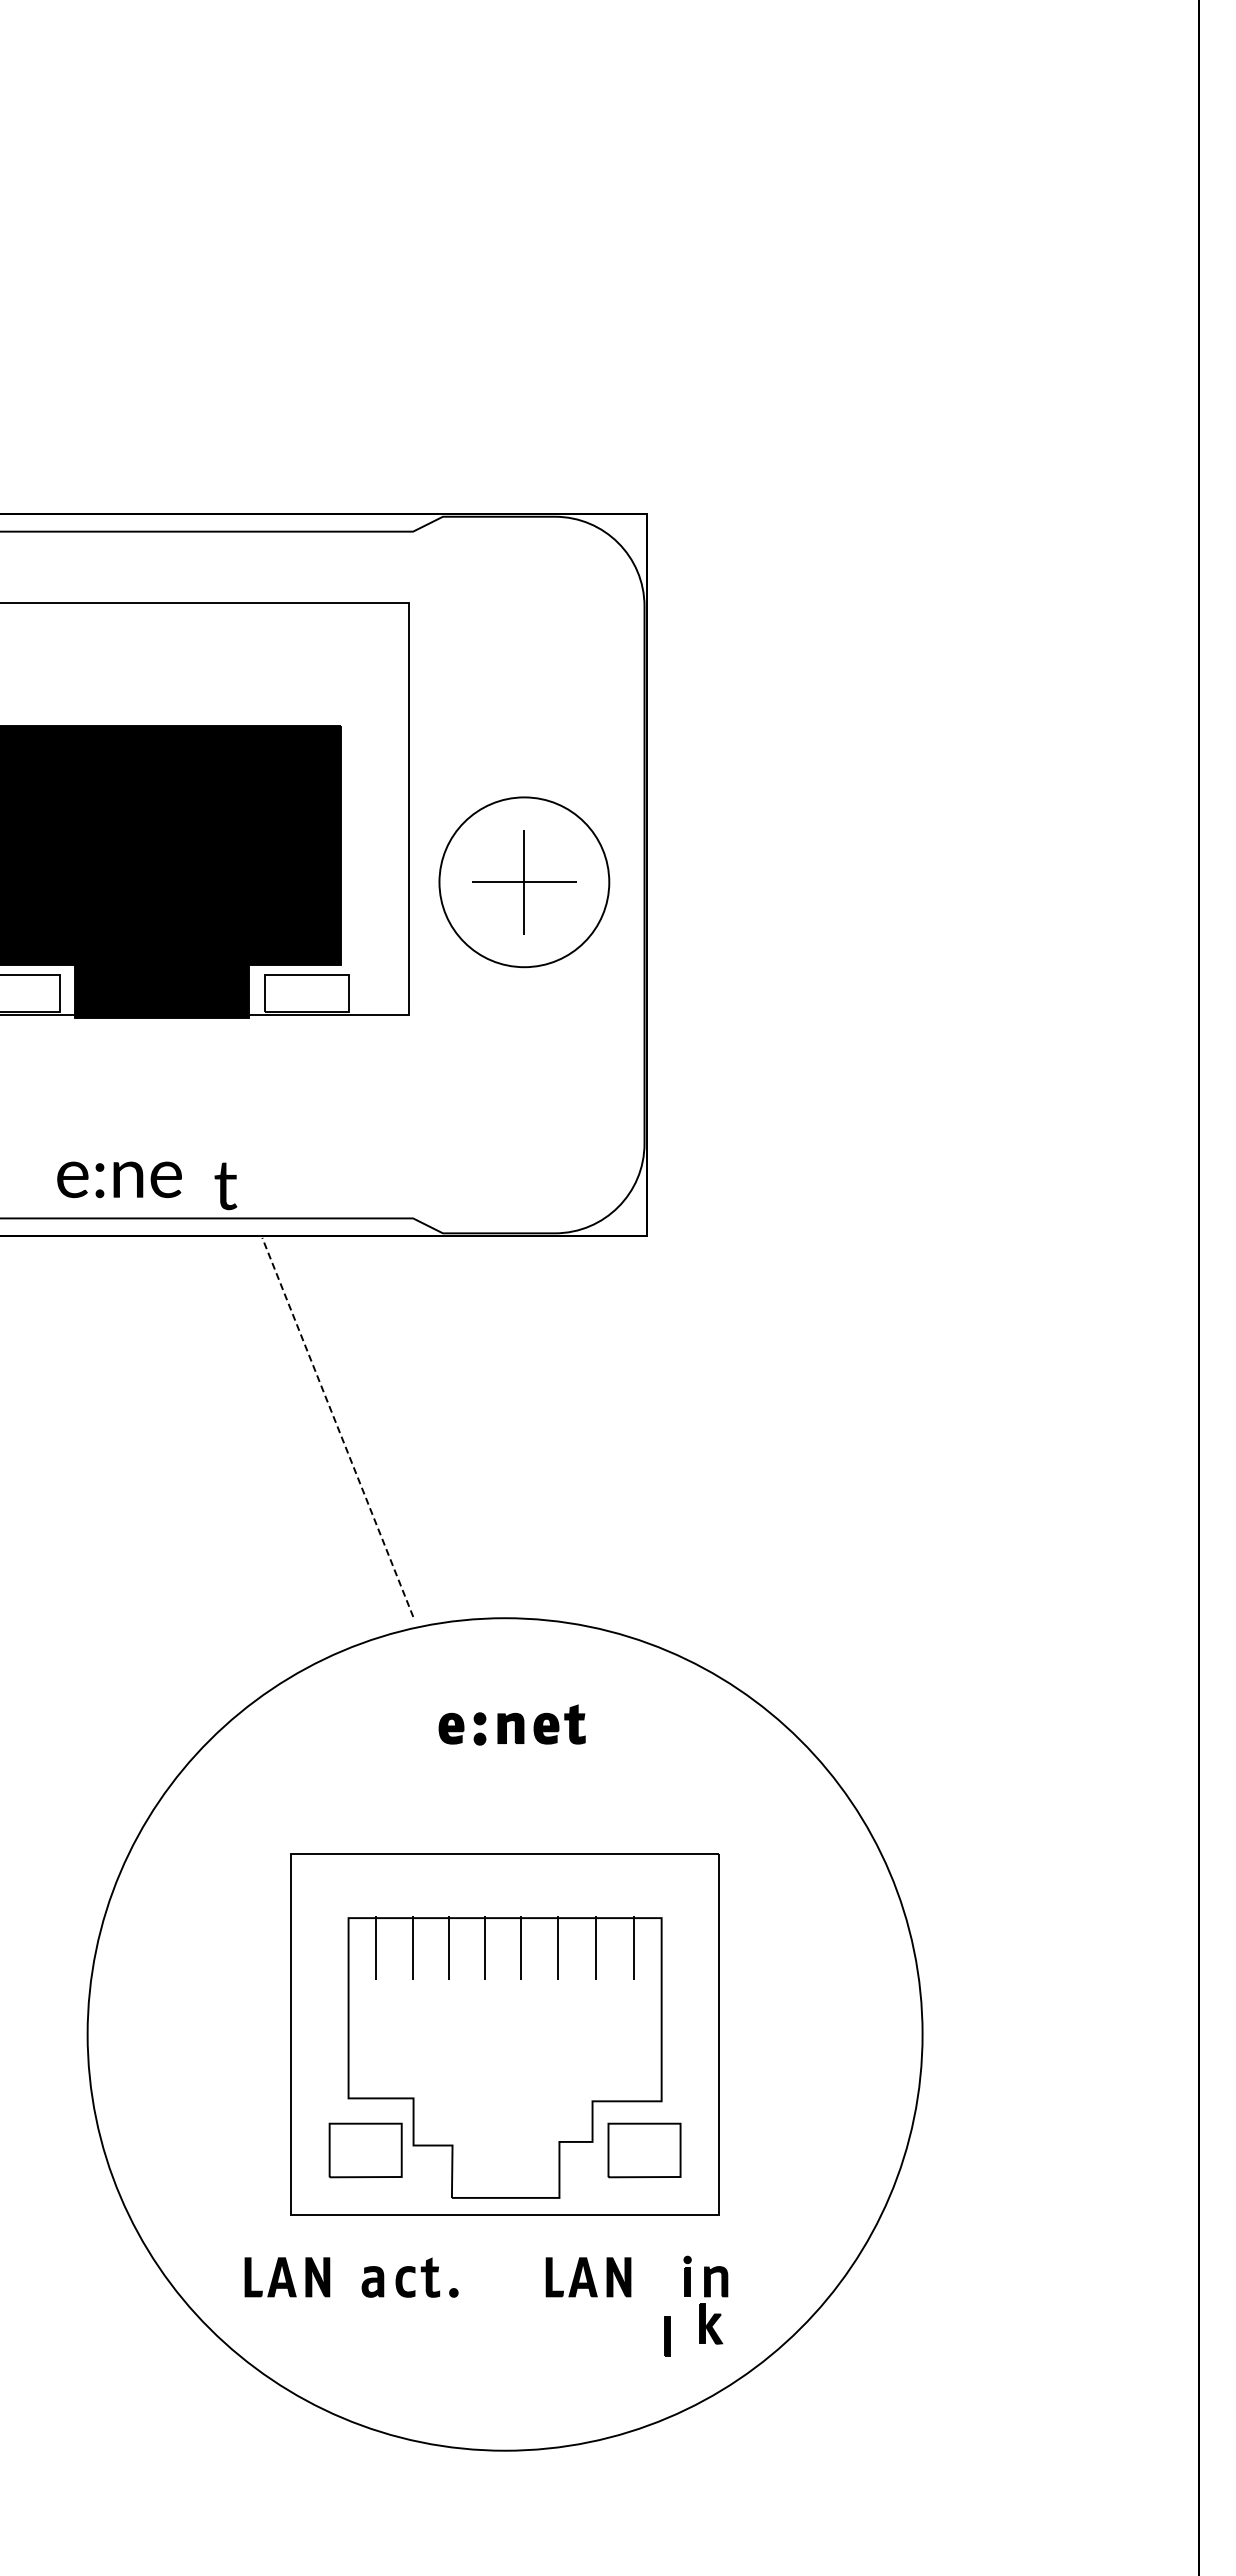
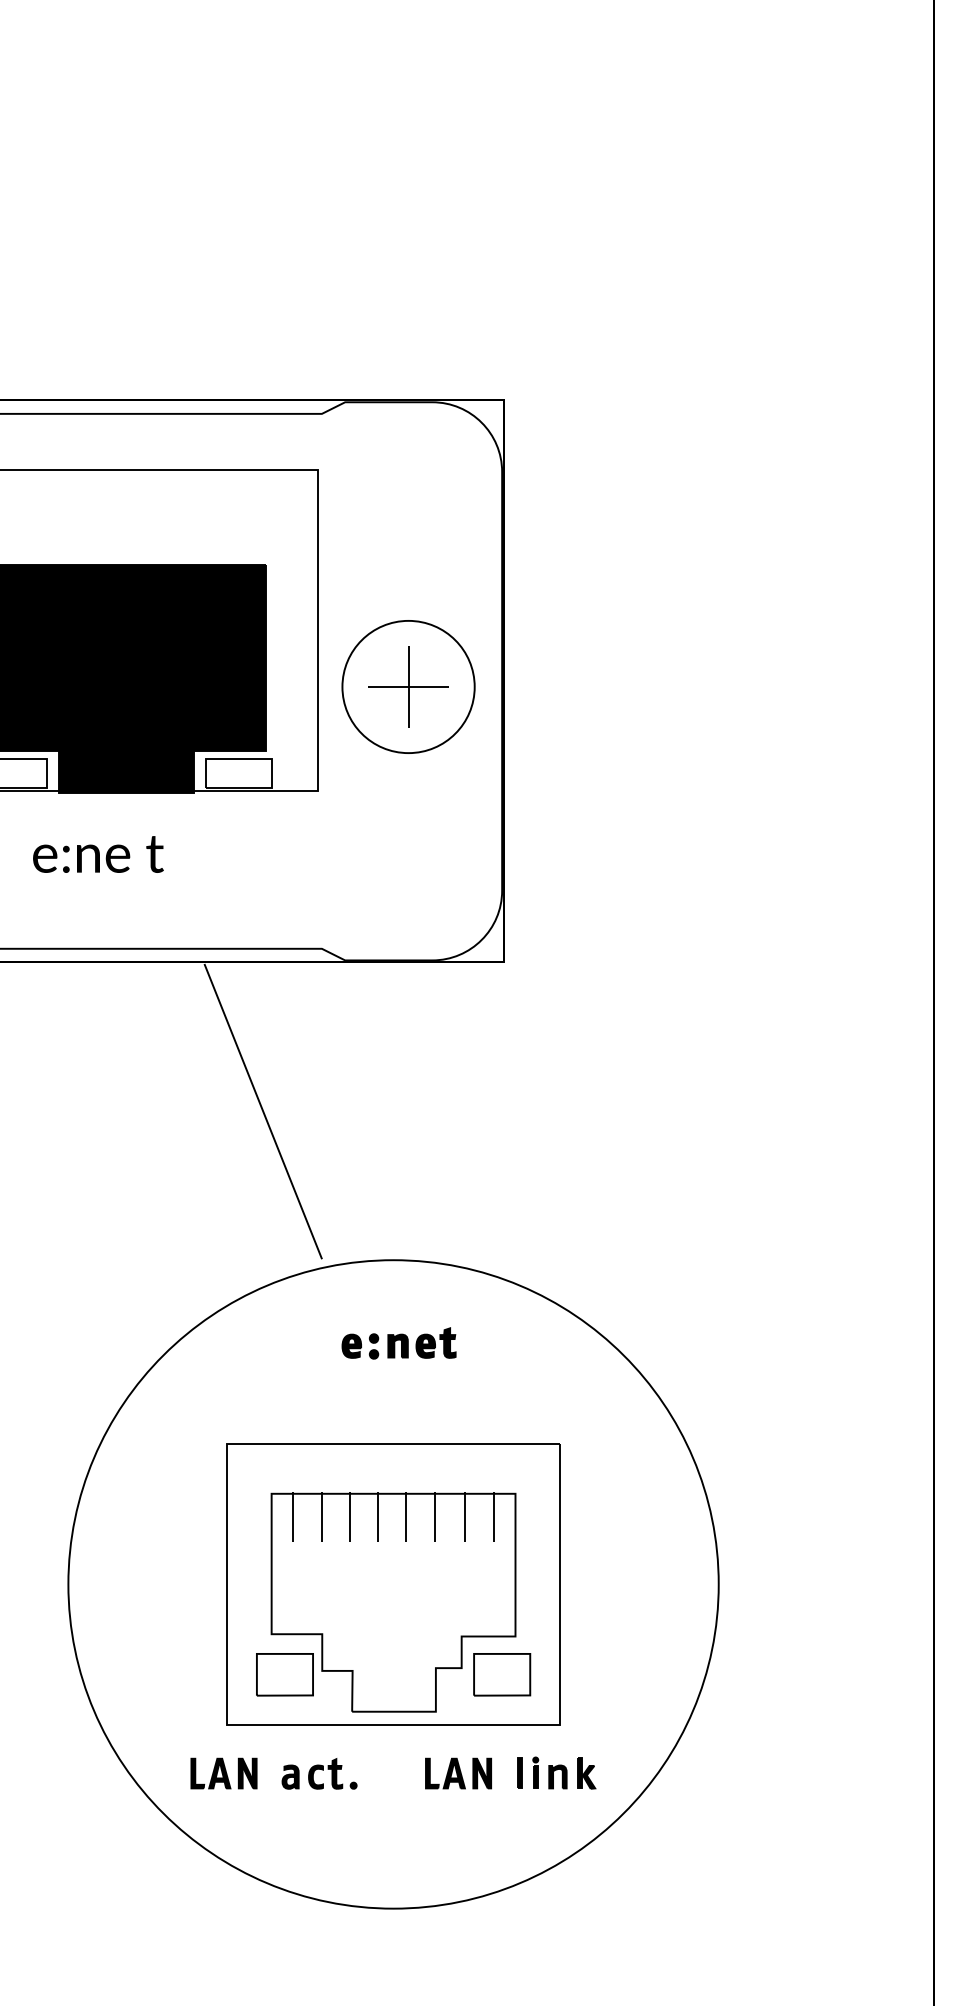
text: (119, 1179) -> (81, 858), moved
text: (225, 1186) -> (154, 854), moved
line: (337, 1427) -> (263, 1111), dashed -> solid
part: (711, 2323) -> (587, 1772), moved
part: (667, 2336) -> (520, 1772), moved

